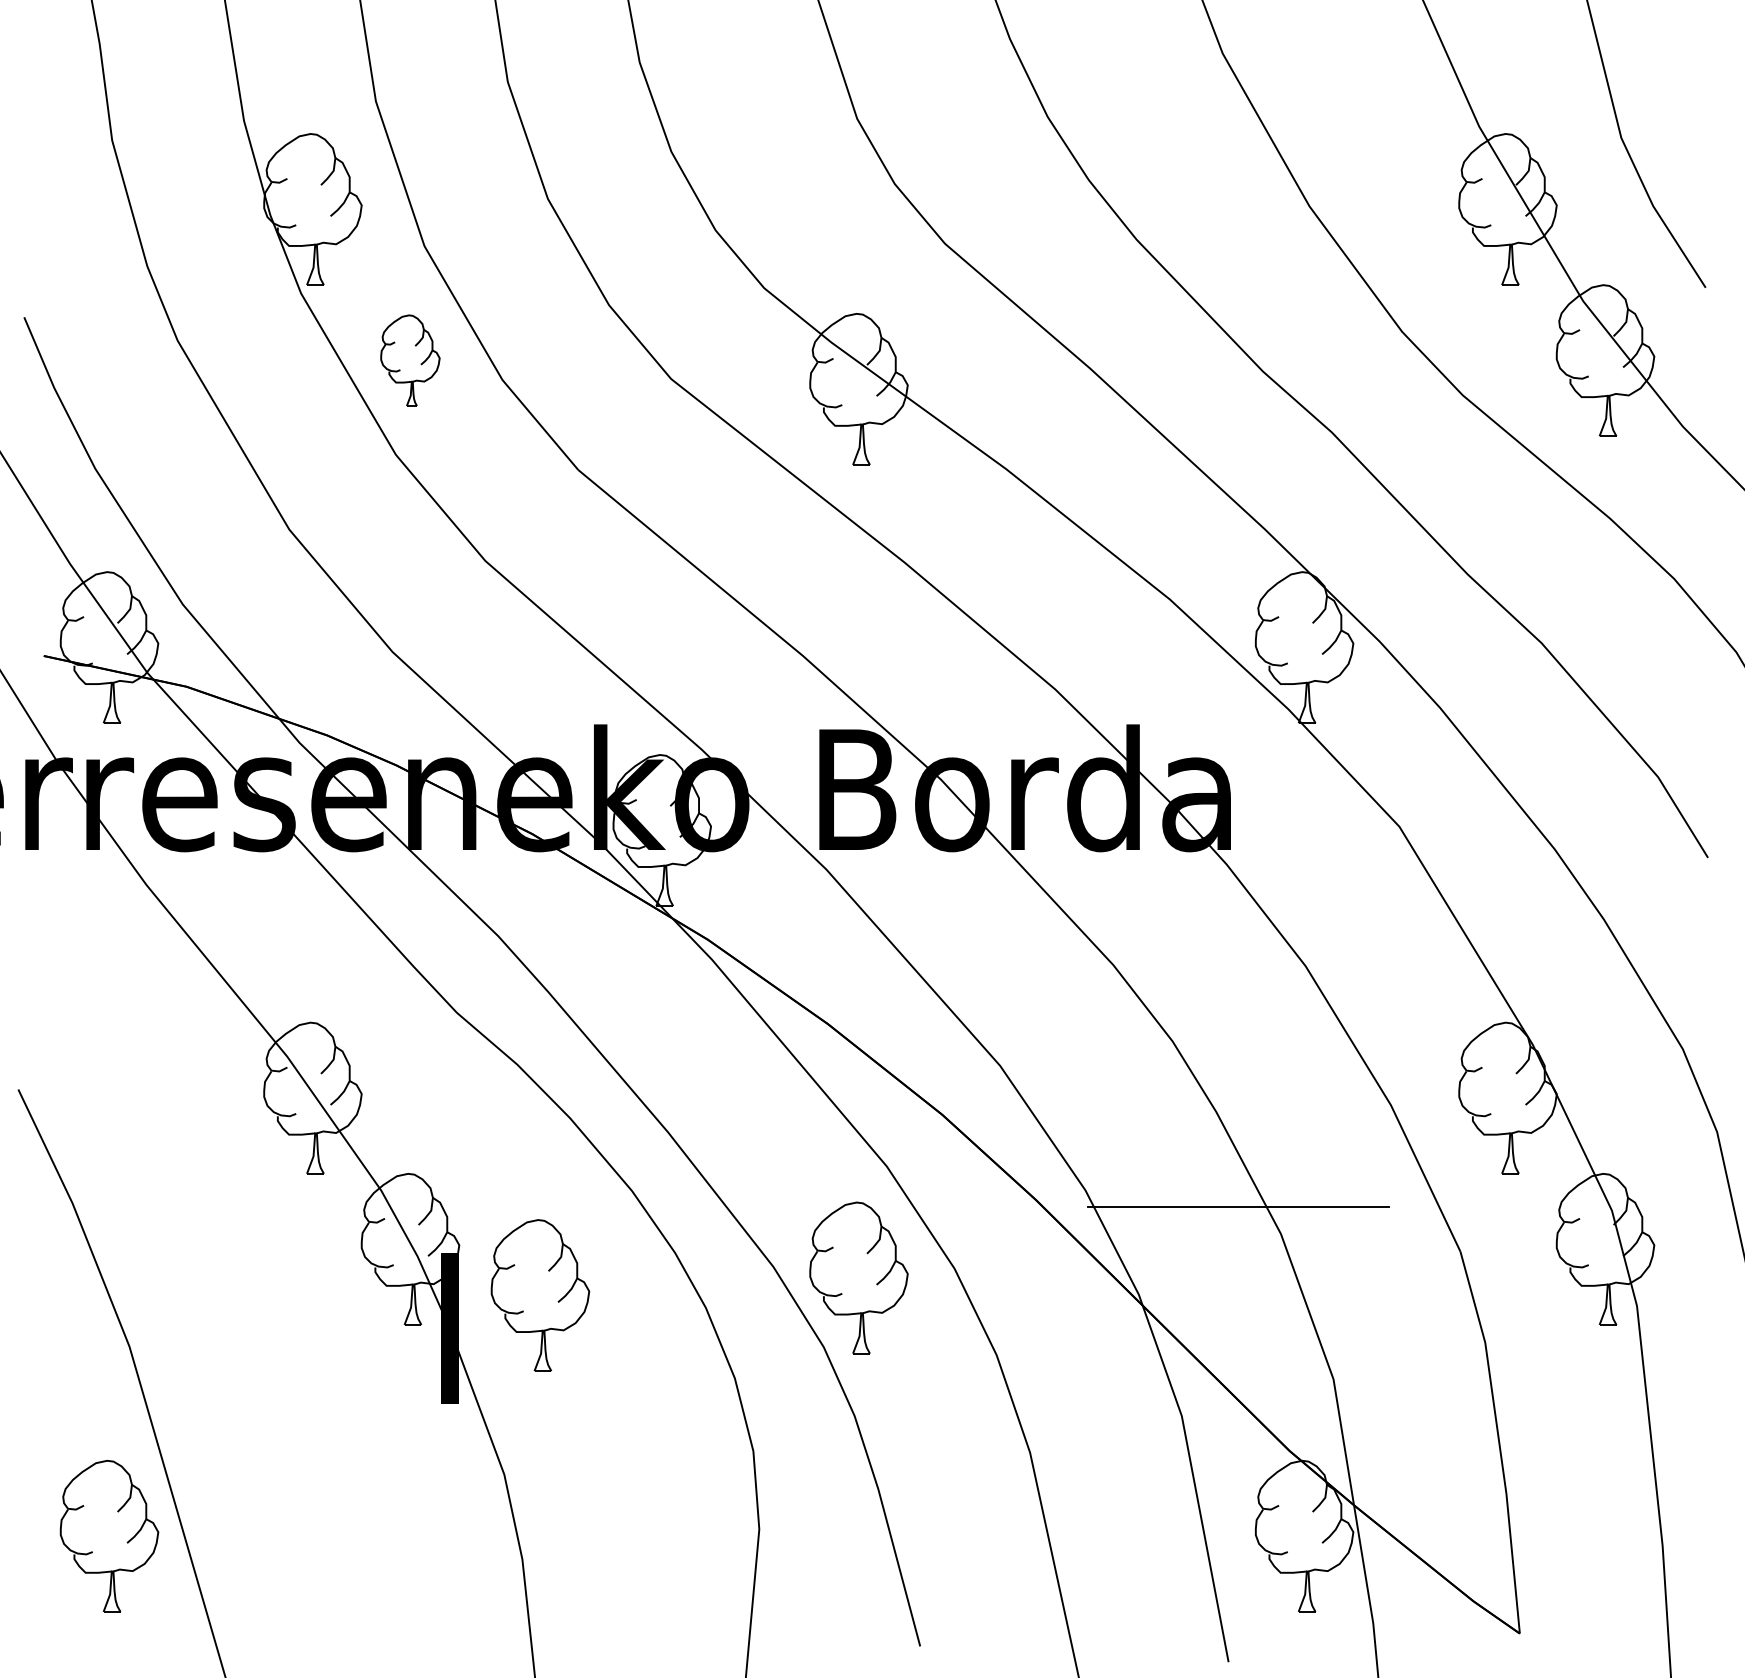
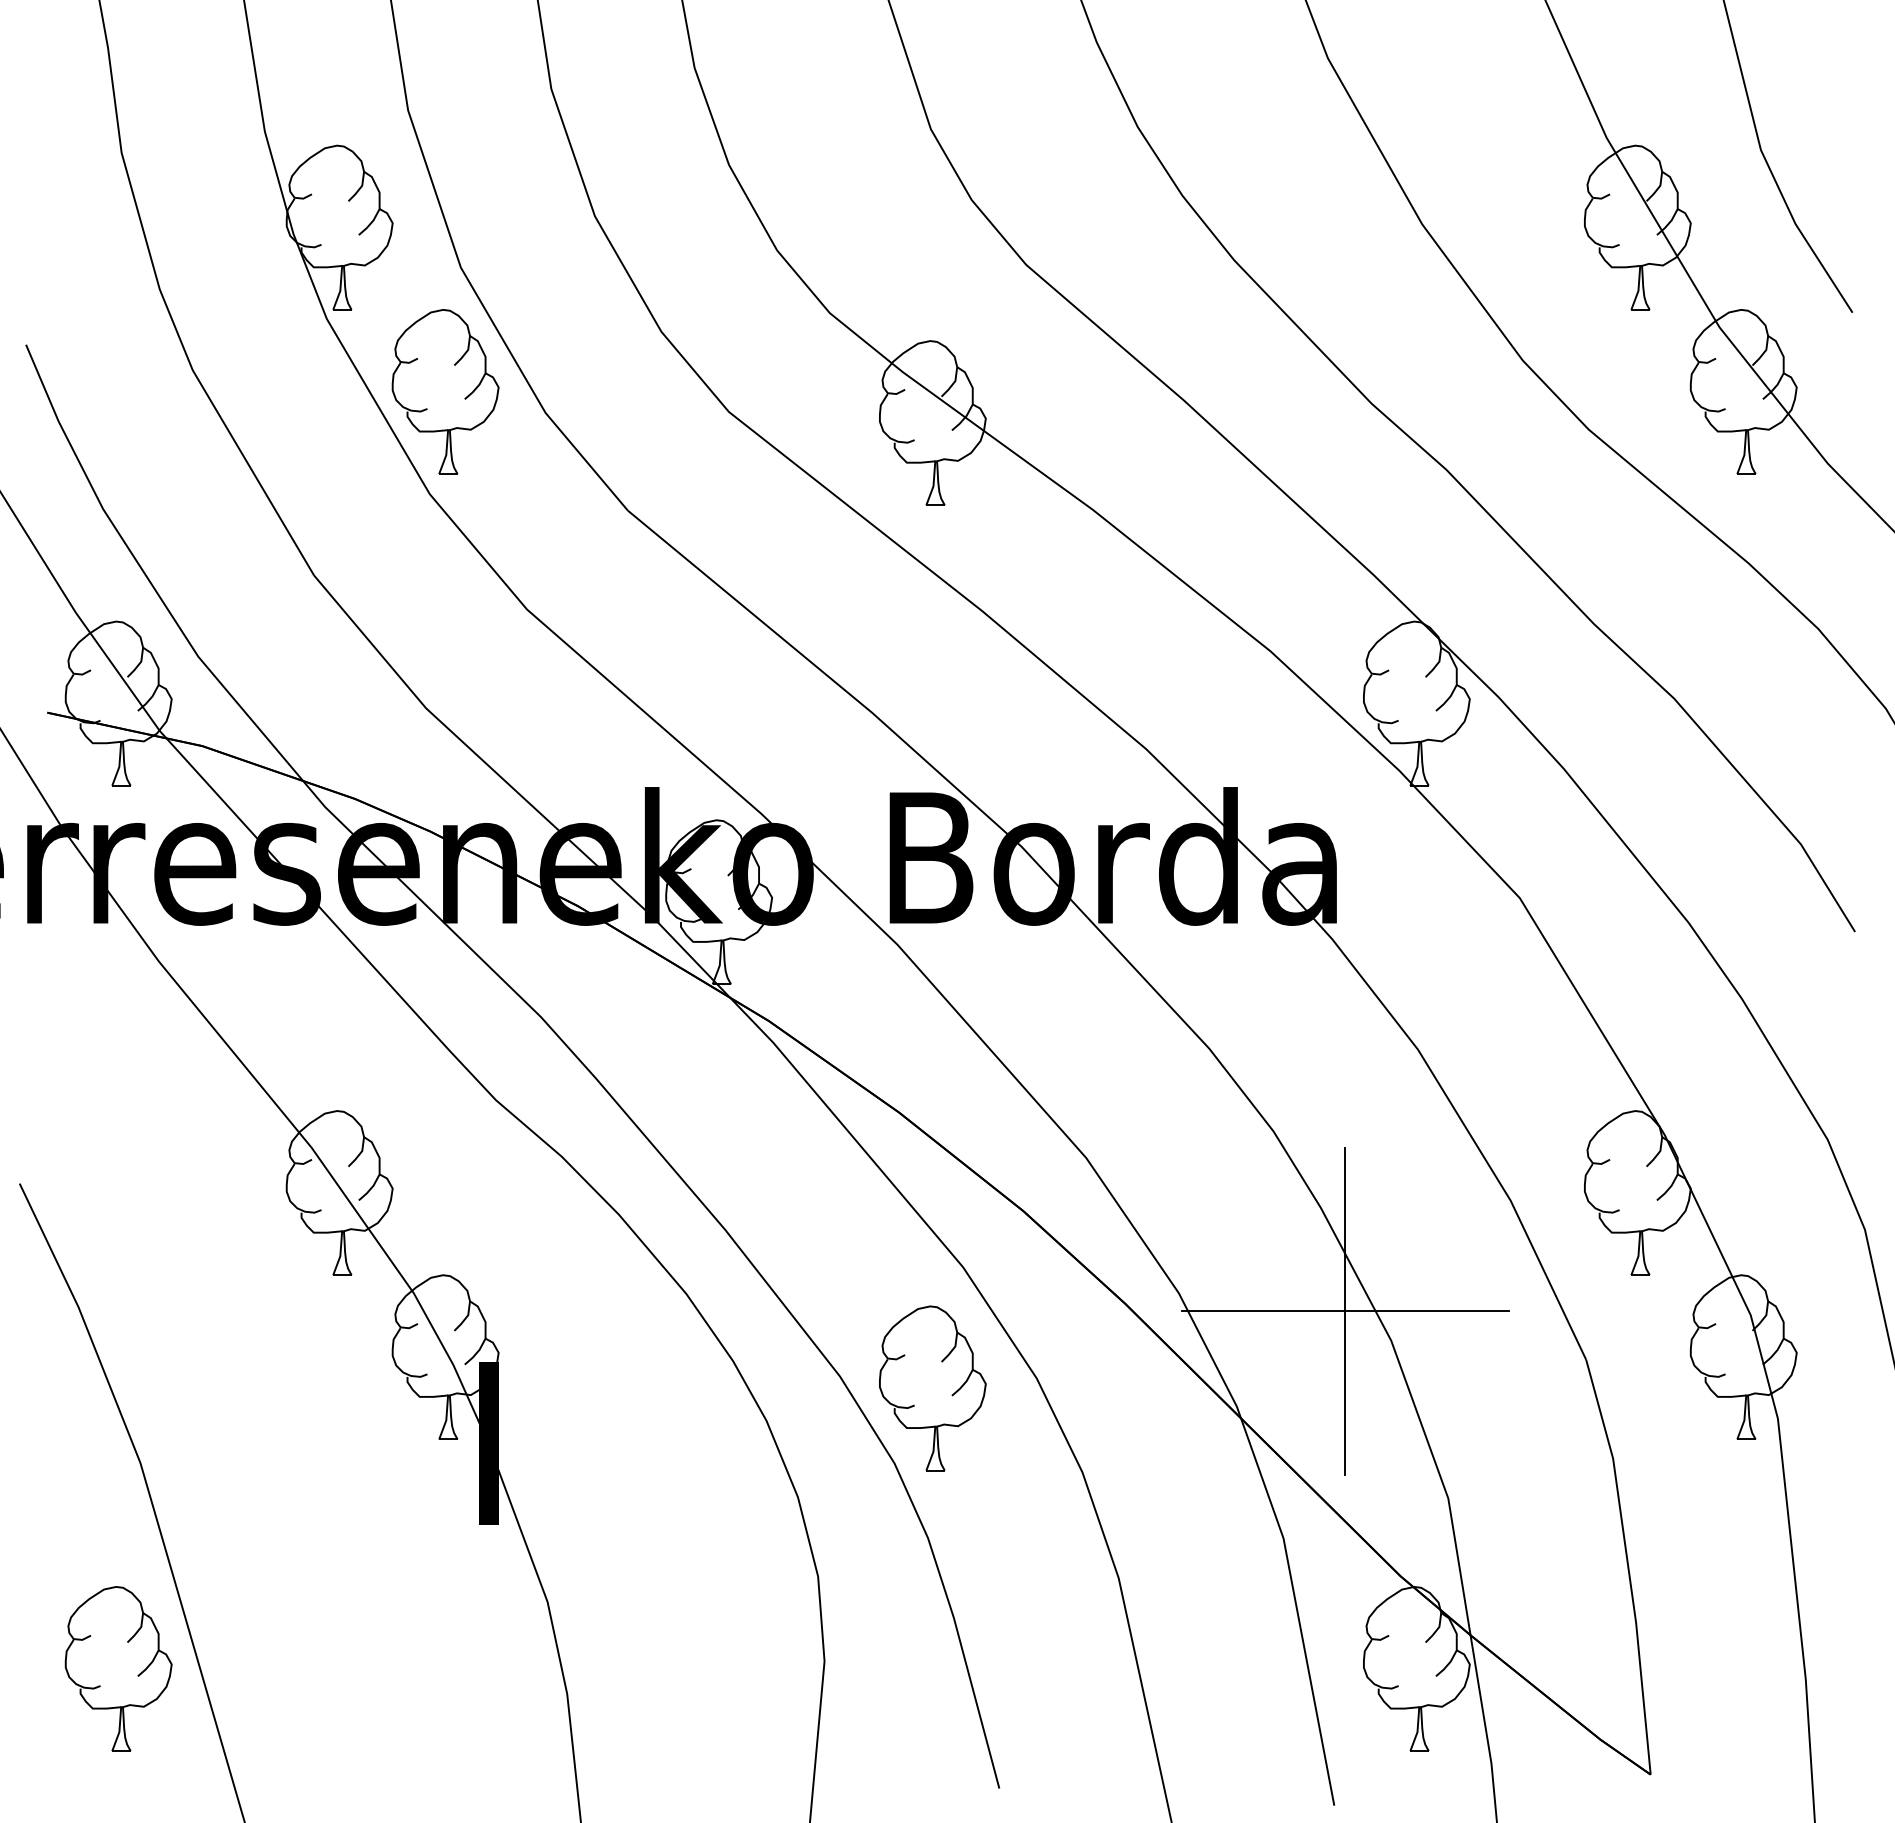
part: (410, 360) -> (445, 391), size x1.67
line: (1238, 1206) -> (1345, 1310), added
part: (540, 1295) -> (586, 1407), removed

